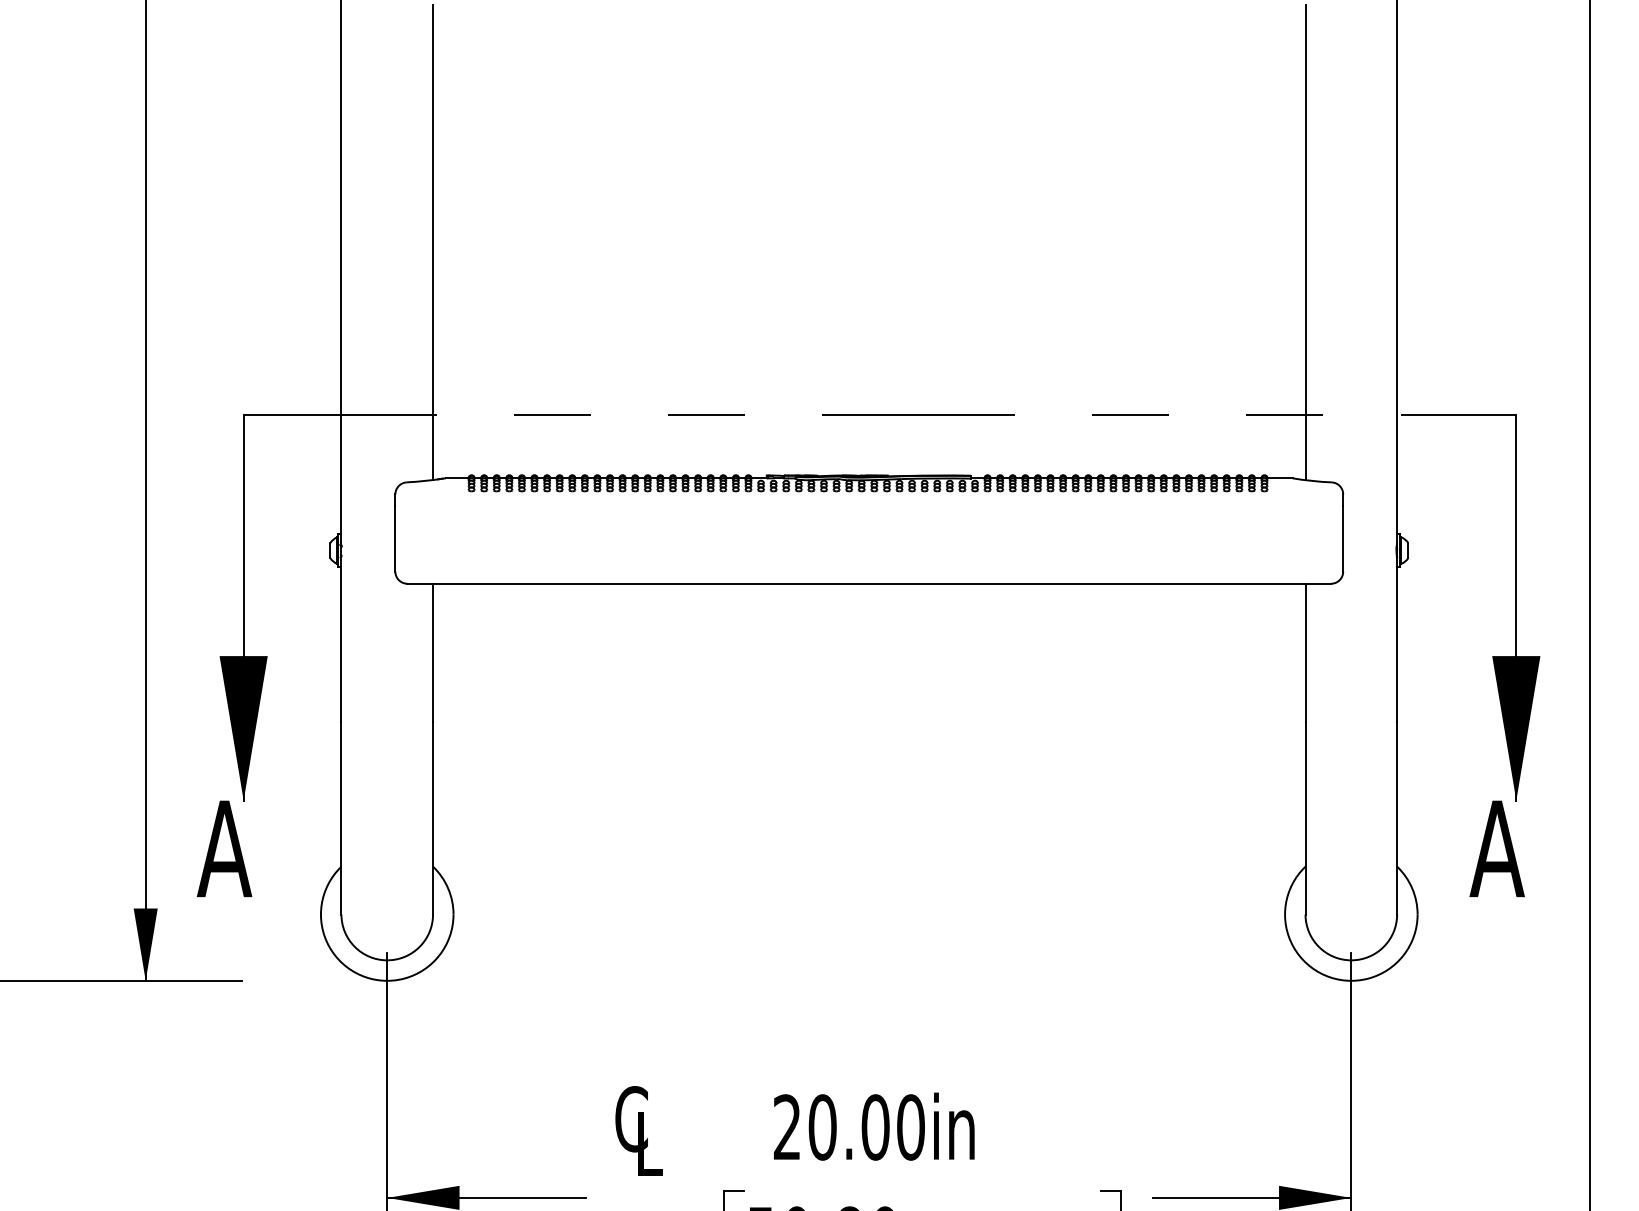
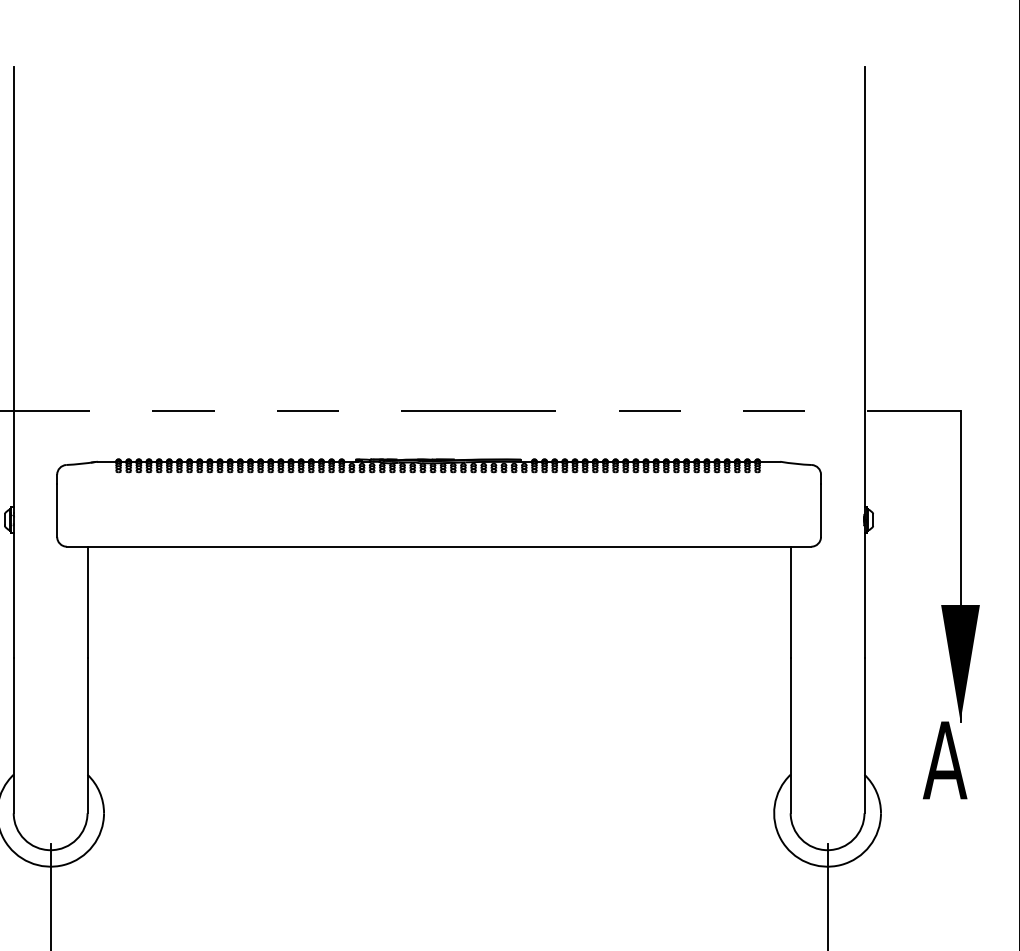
line: (433, 242) -> (87, 271), removed
line: (1305, 242) -> (790, 271), removed

